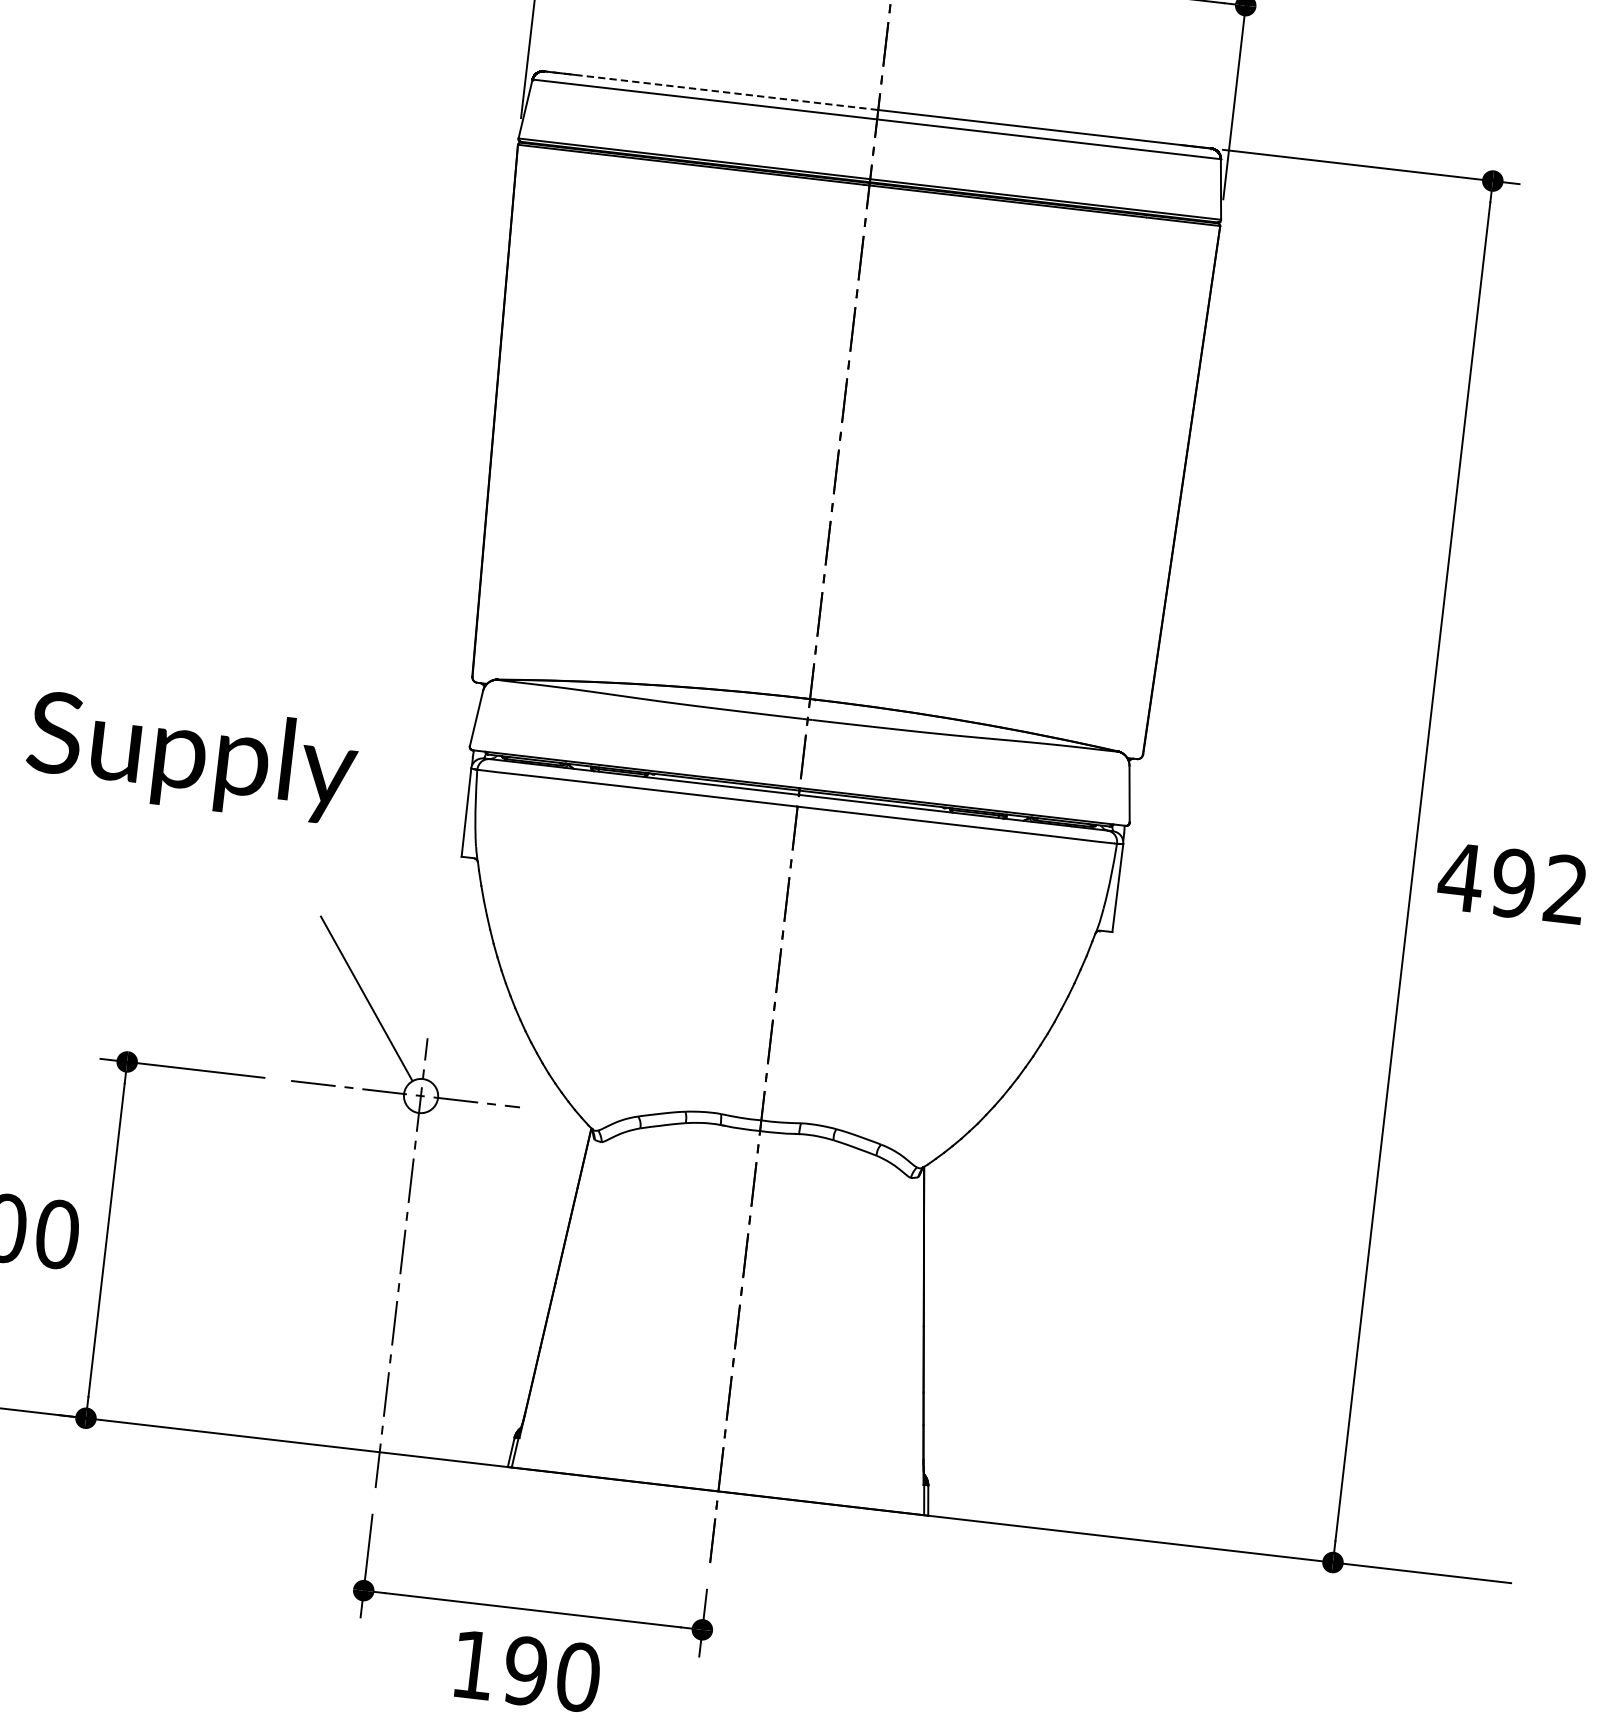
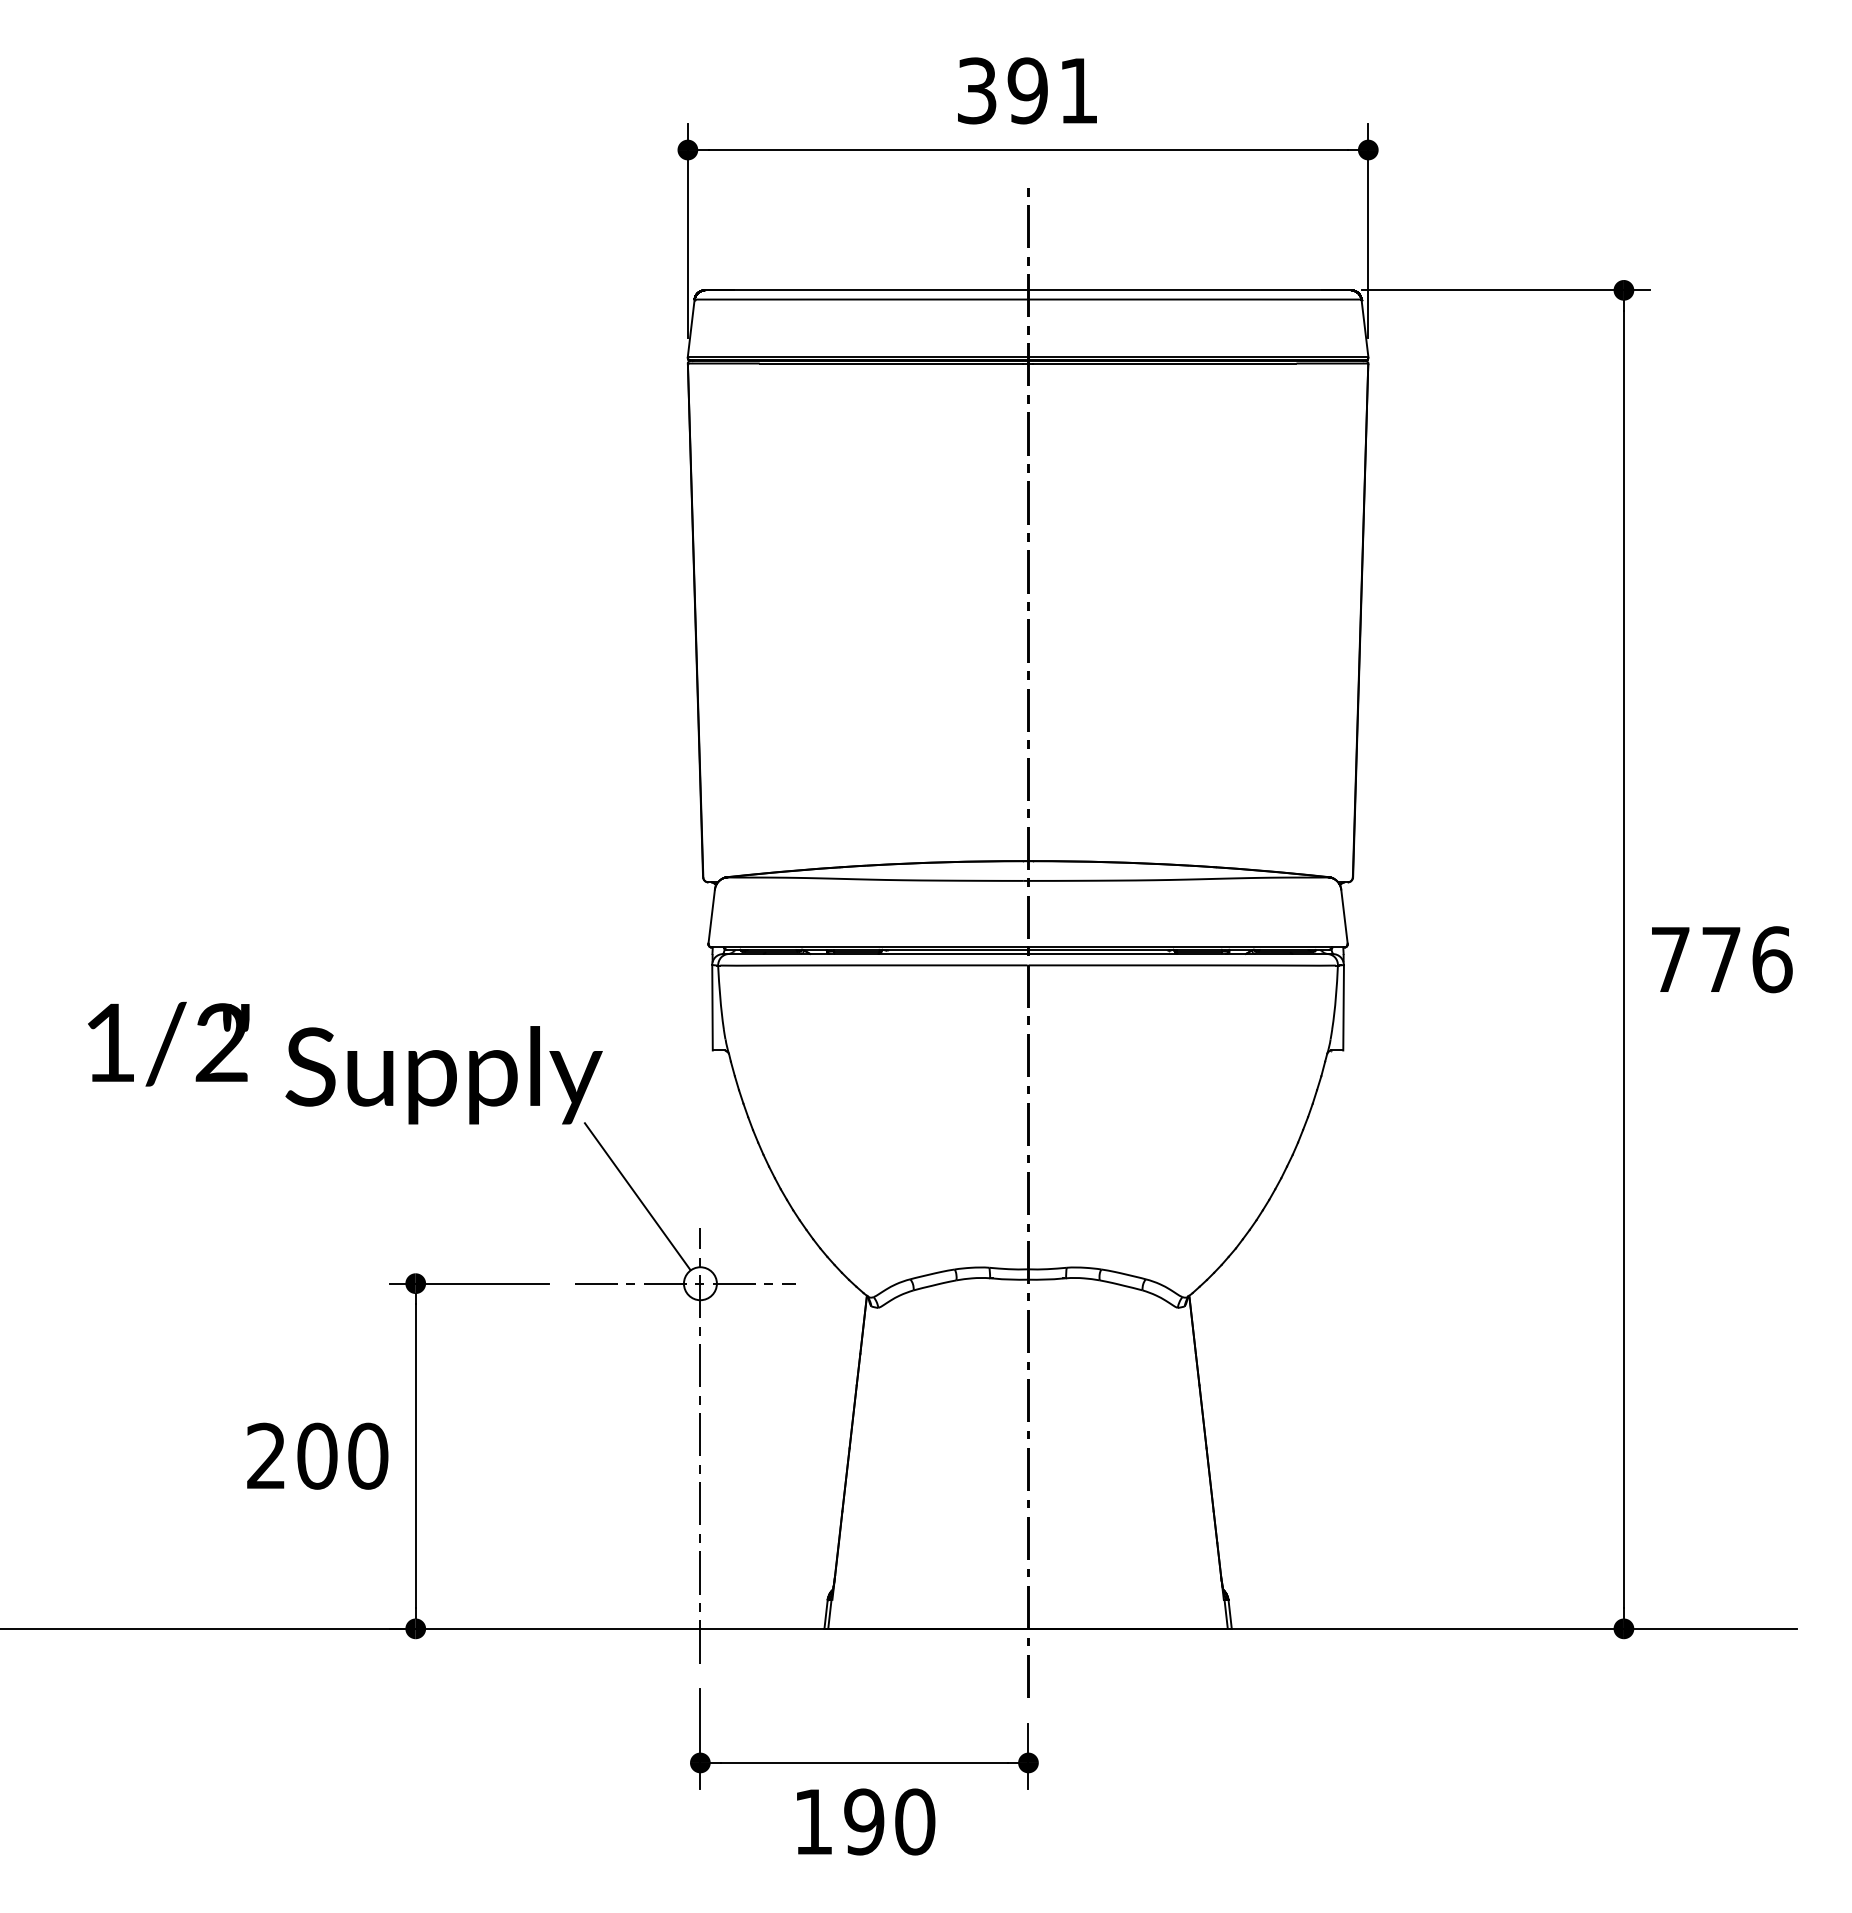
line: (711, 90) -> (866, 290), dashed -> solid
text: (191, 757) -> (443, 1075), moved
text: (1512, 883) -> (1720, 959), 492 -> 776

